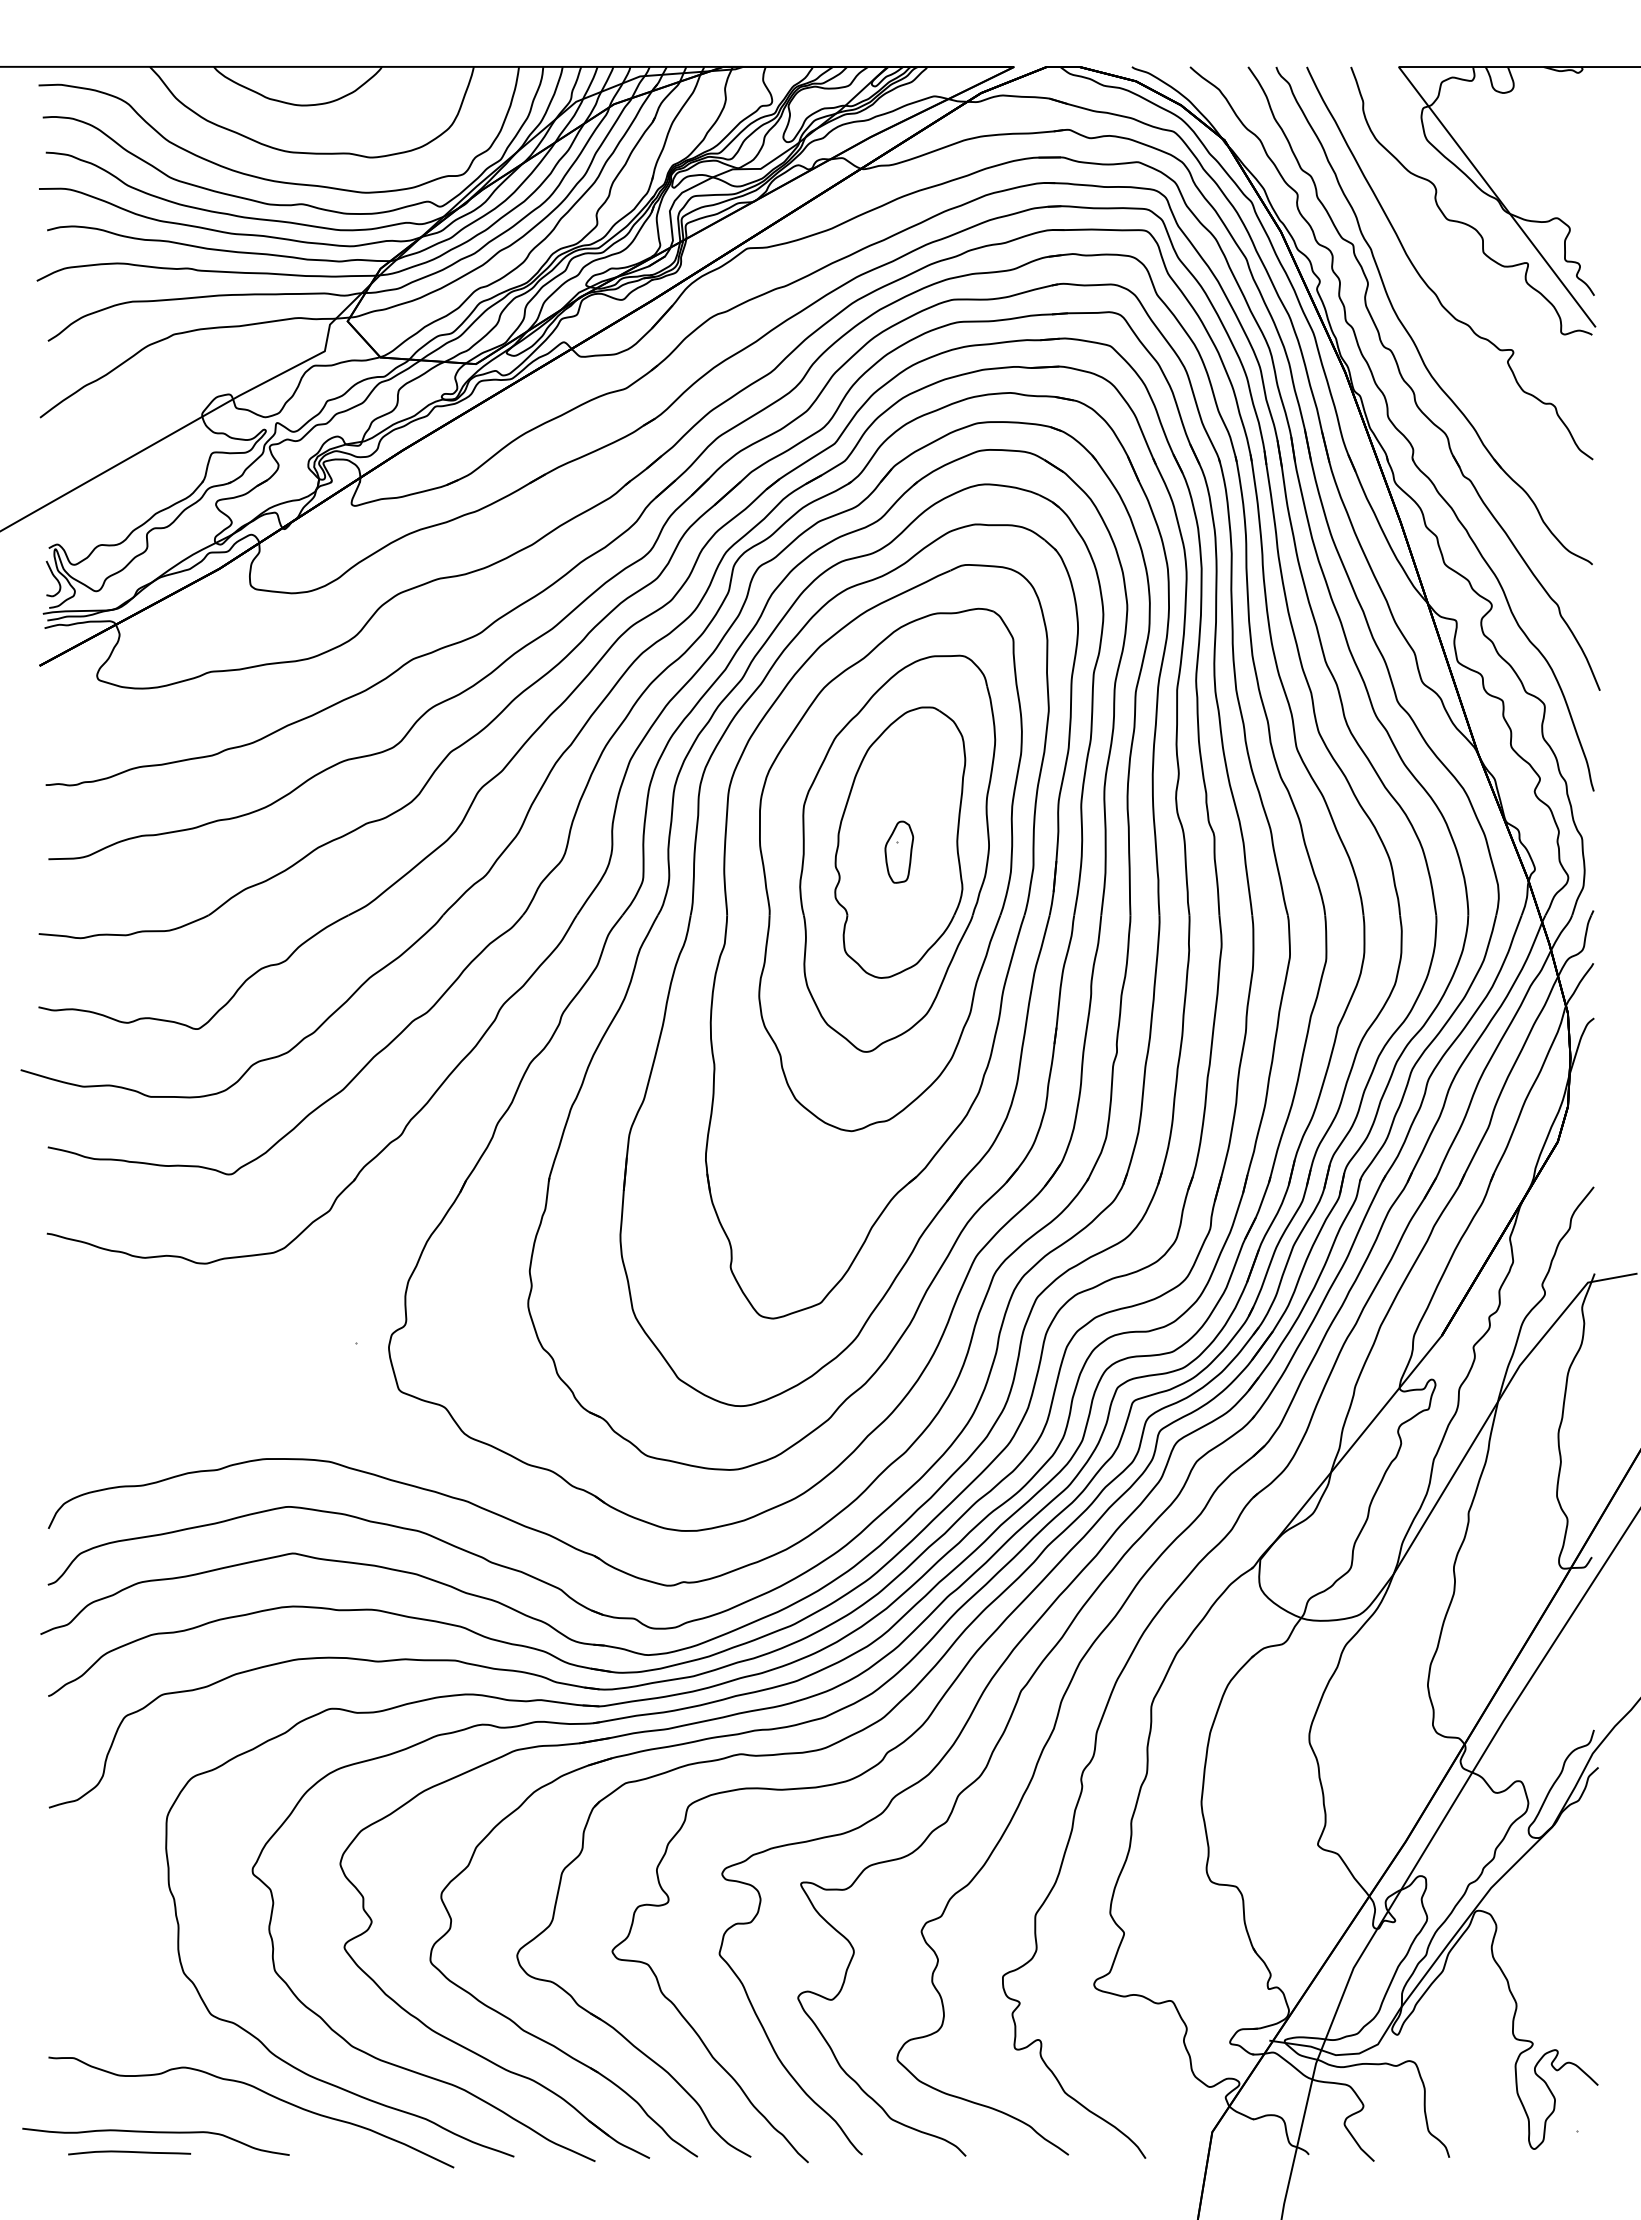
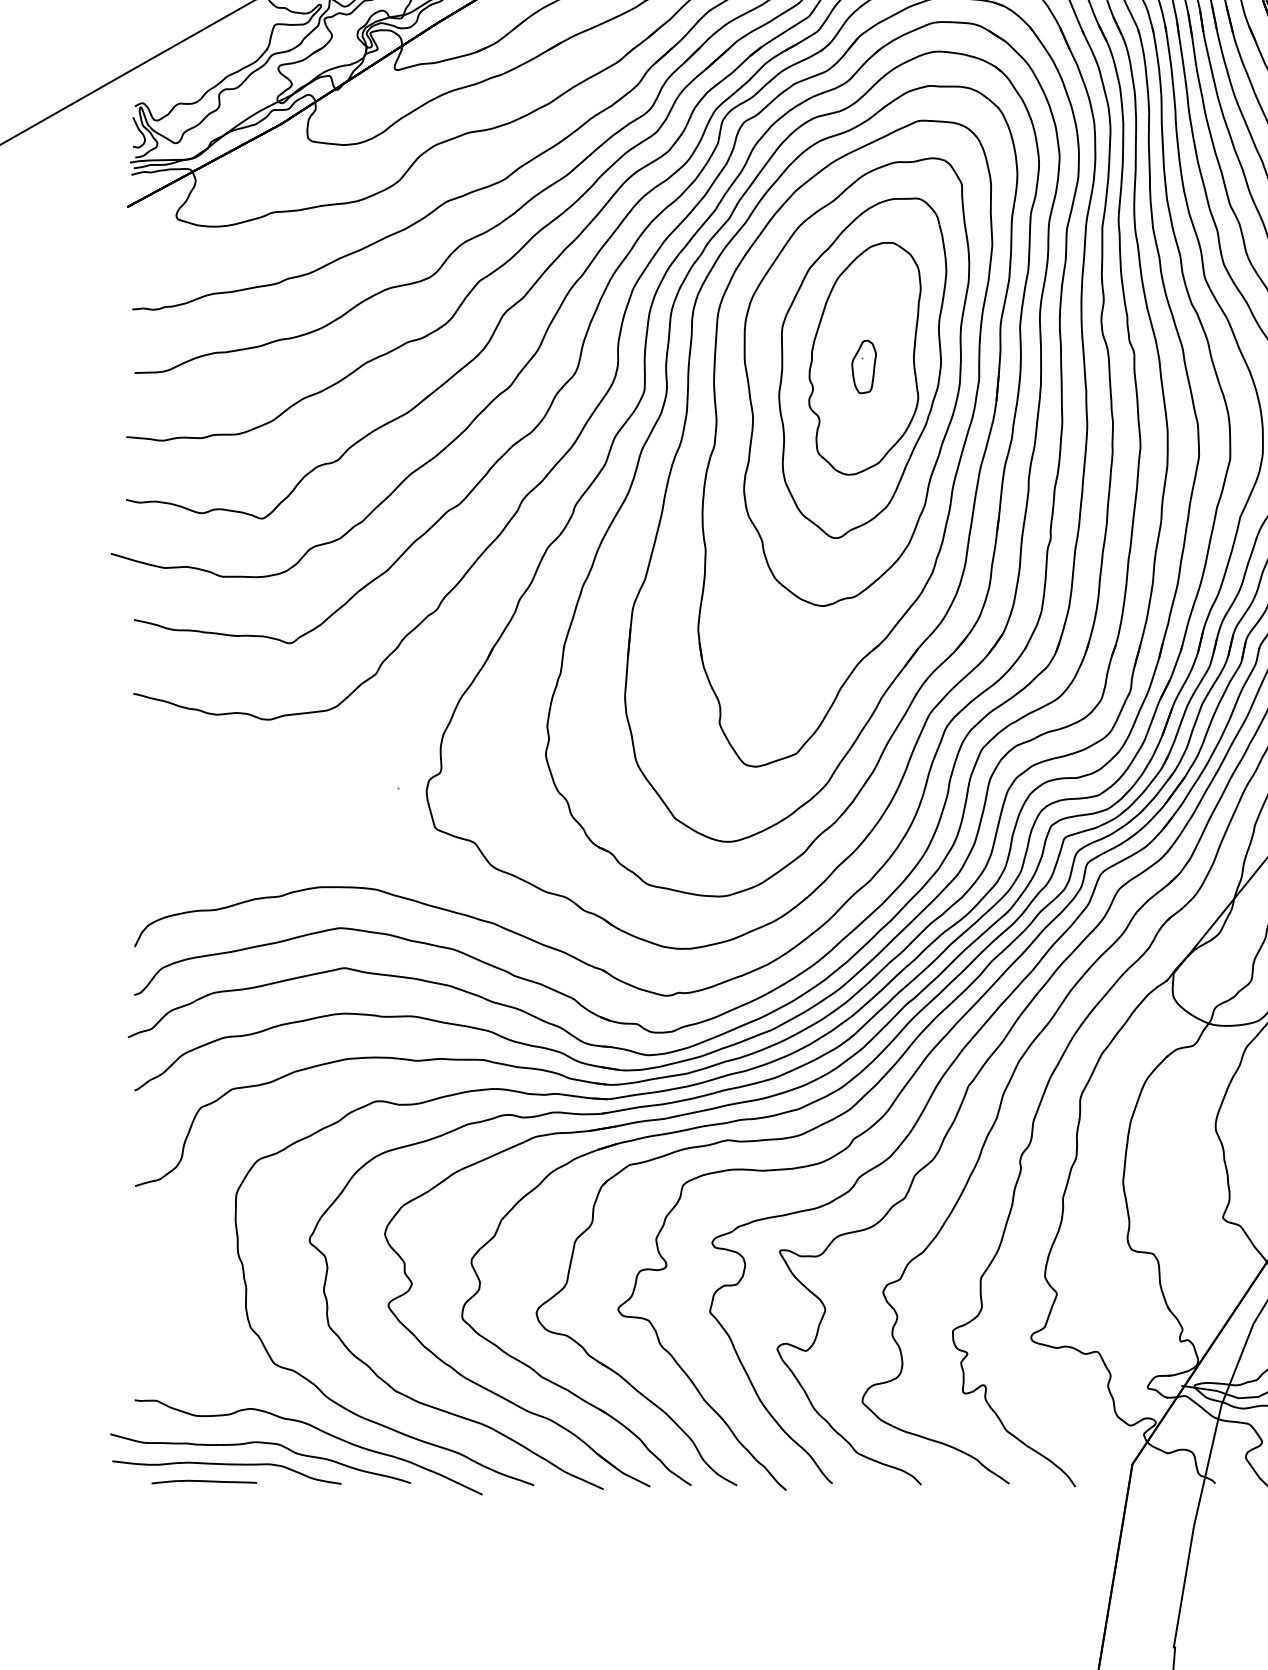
curve: (194, 2107) -> (259, 1443), added

